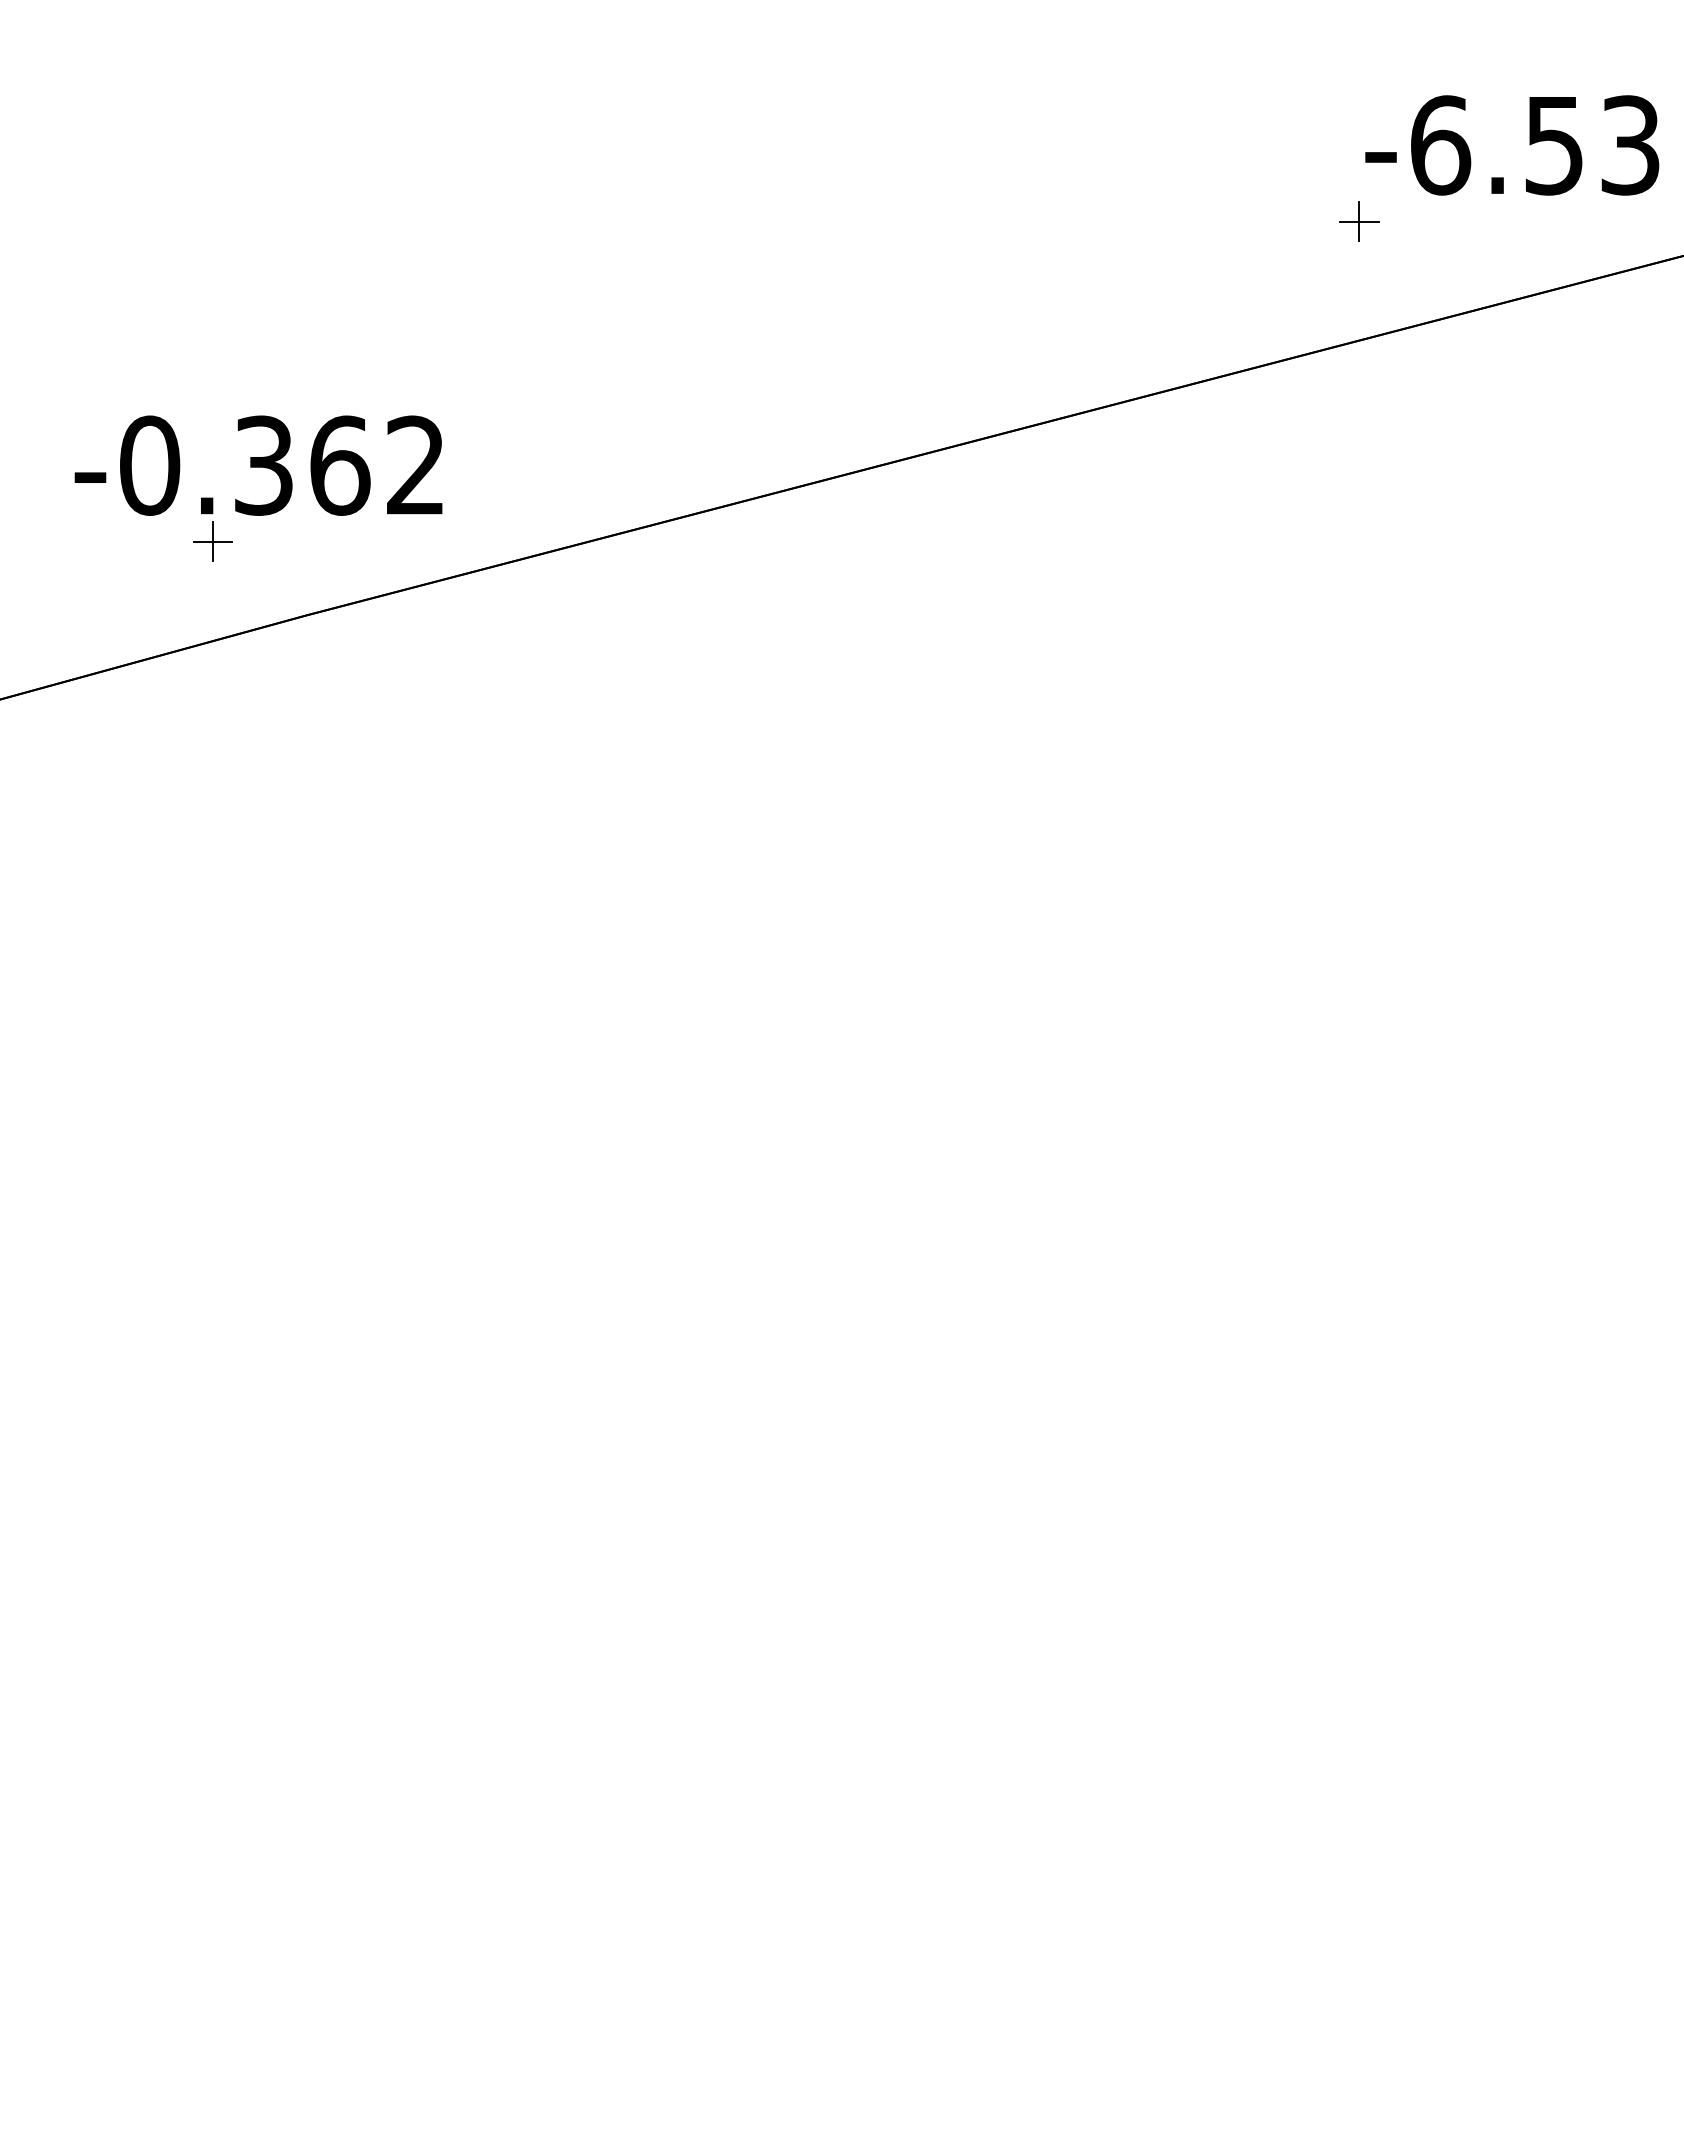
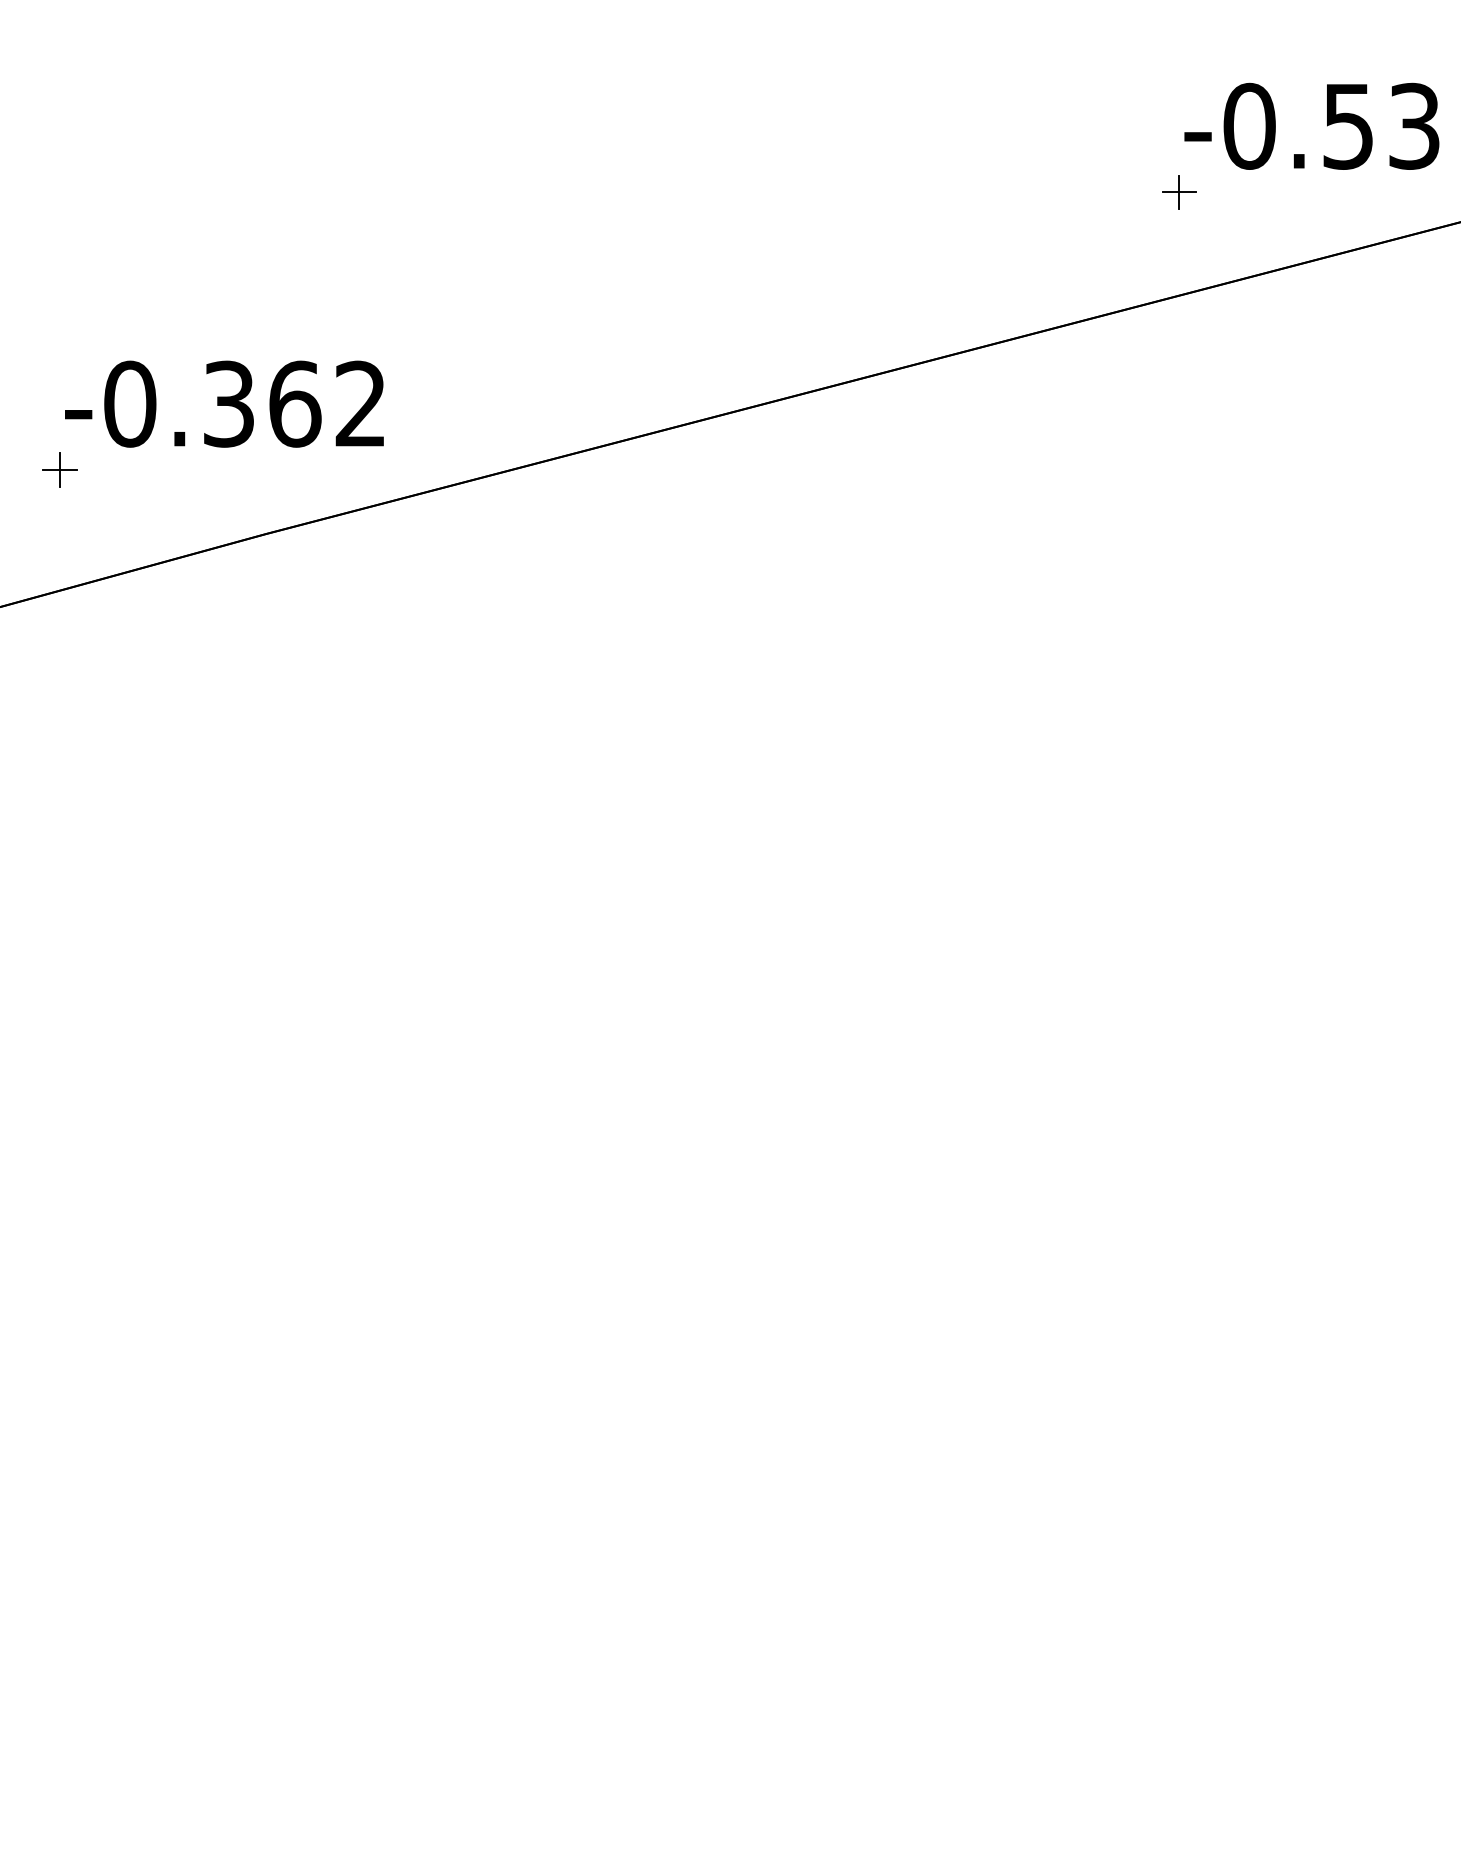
text: (1440, 145) -> (1249, 126), -6.53 -> -0.53
part: (212, 541) -> (59, 469), moved

